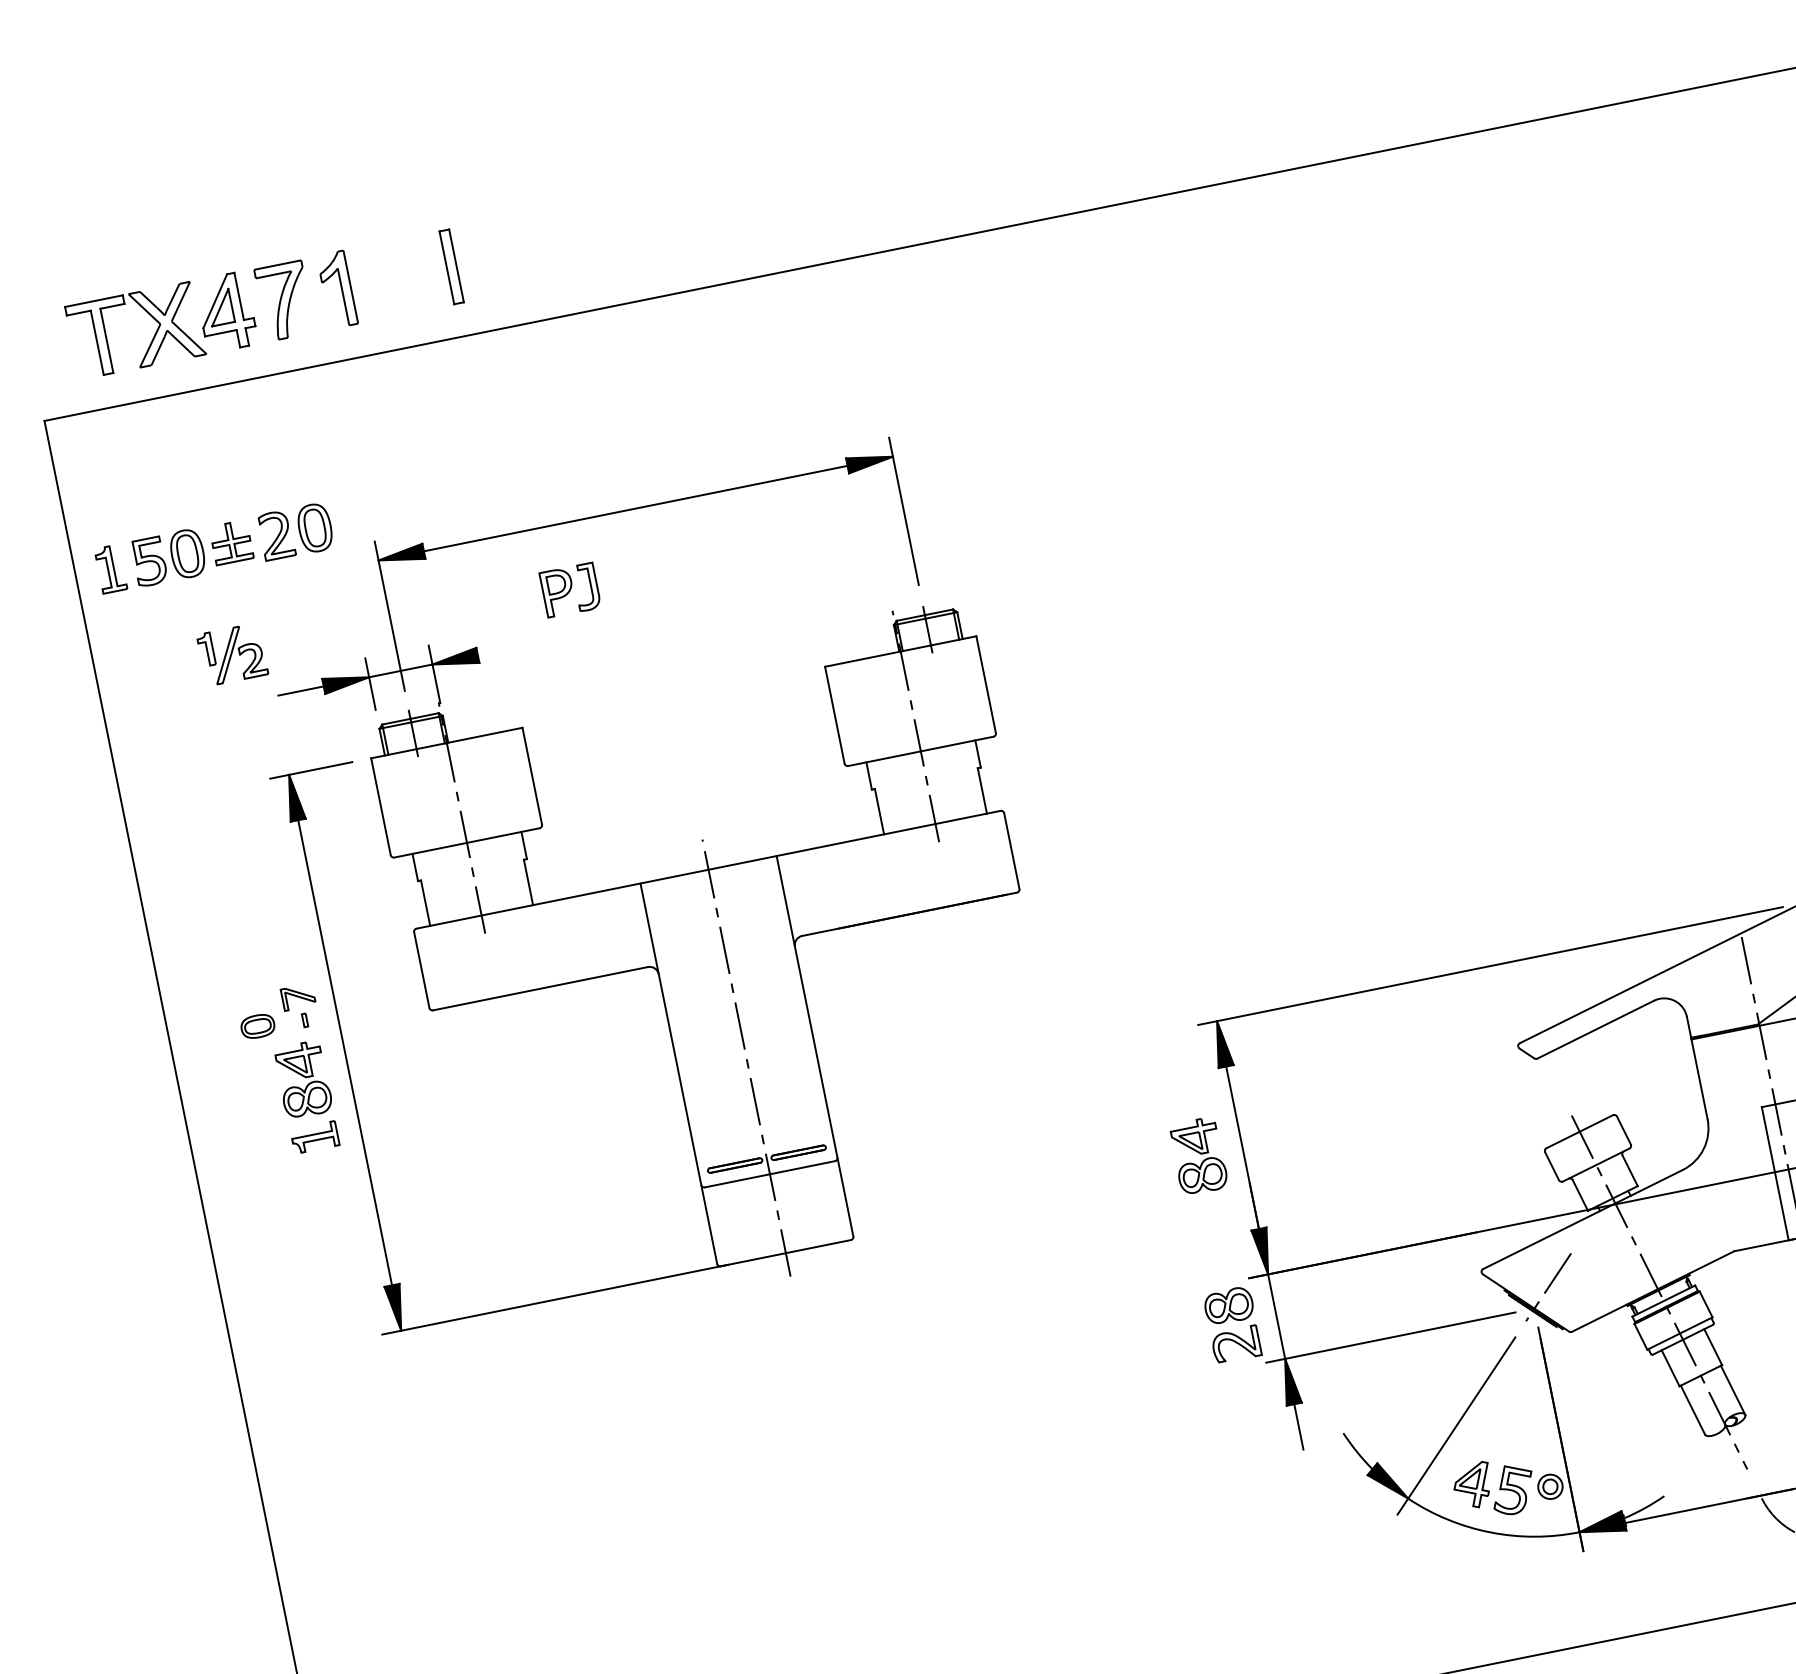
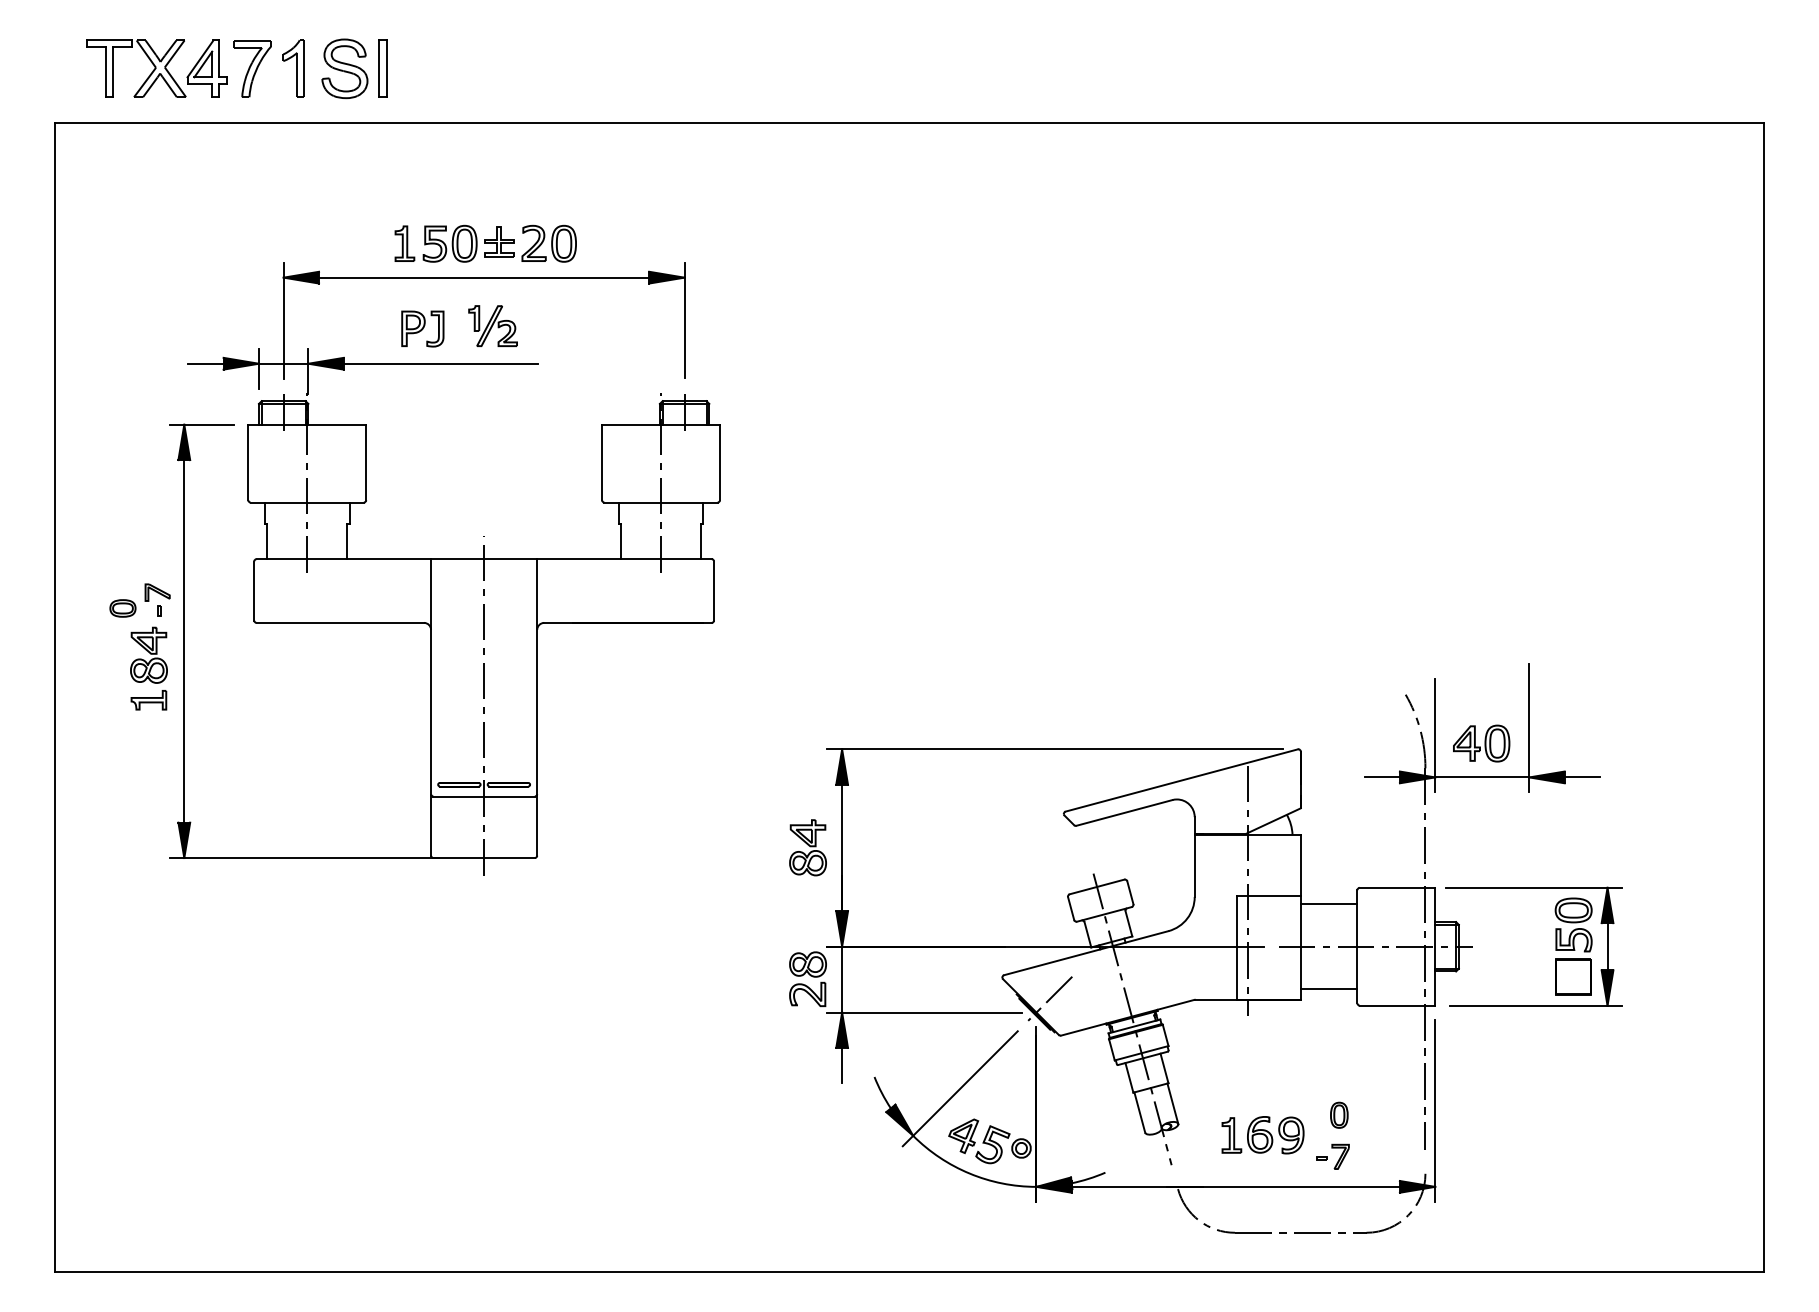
part: (402, 276) -> (344, 68), added
part: (214, 547) -> (485, 243), moved
line: (601, 630) -> (440, 363), added
part: (231, 653) -> (492, 325), moved

